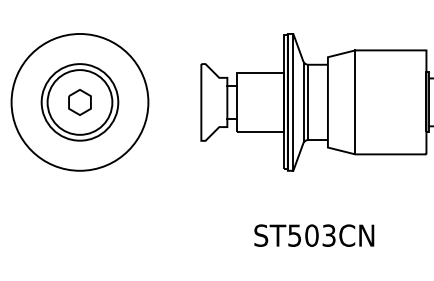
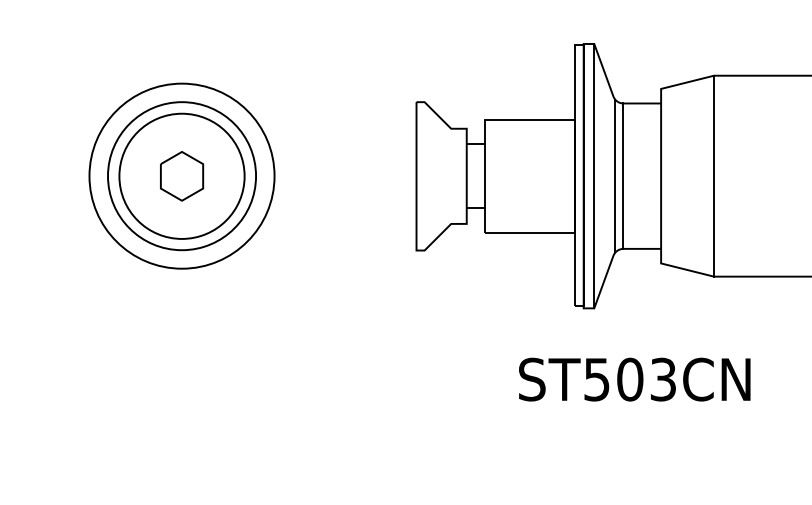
circle: (79, 101) -> (181, 174), size x0.7
text: (314, 235) -> (635, 379), moved

